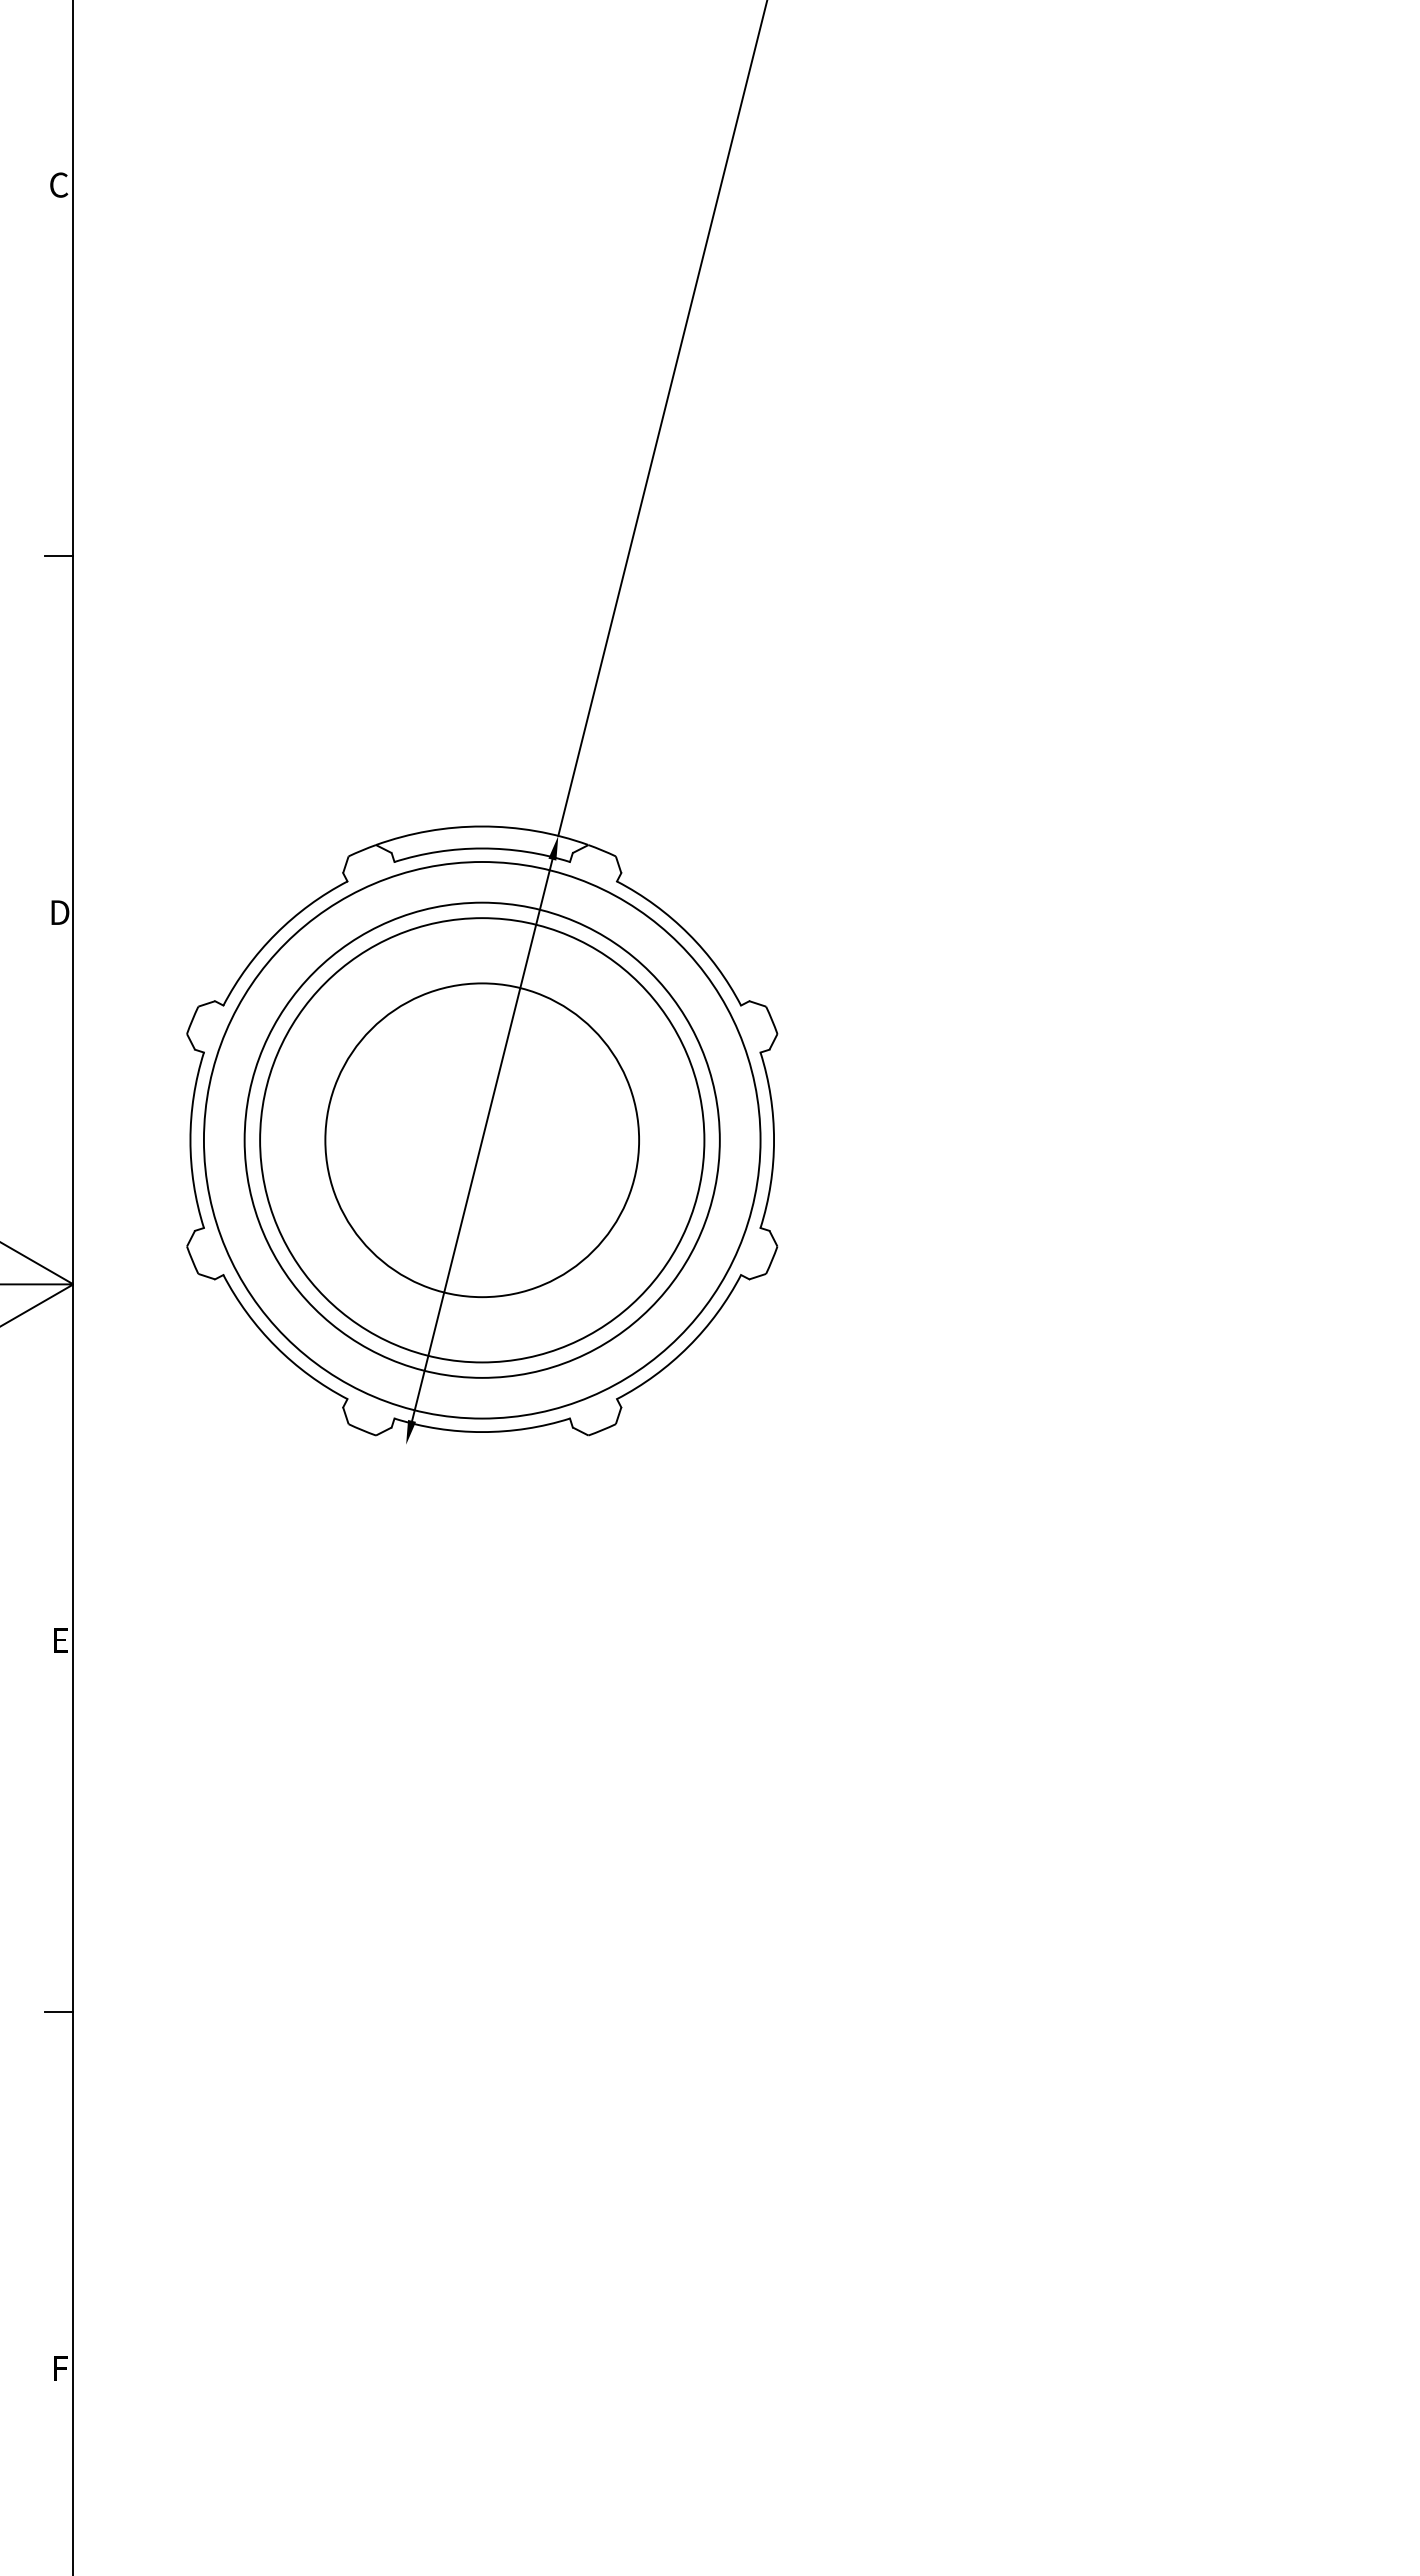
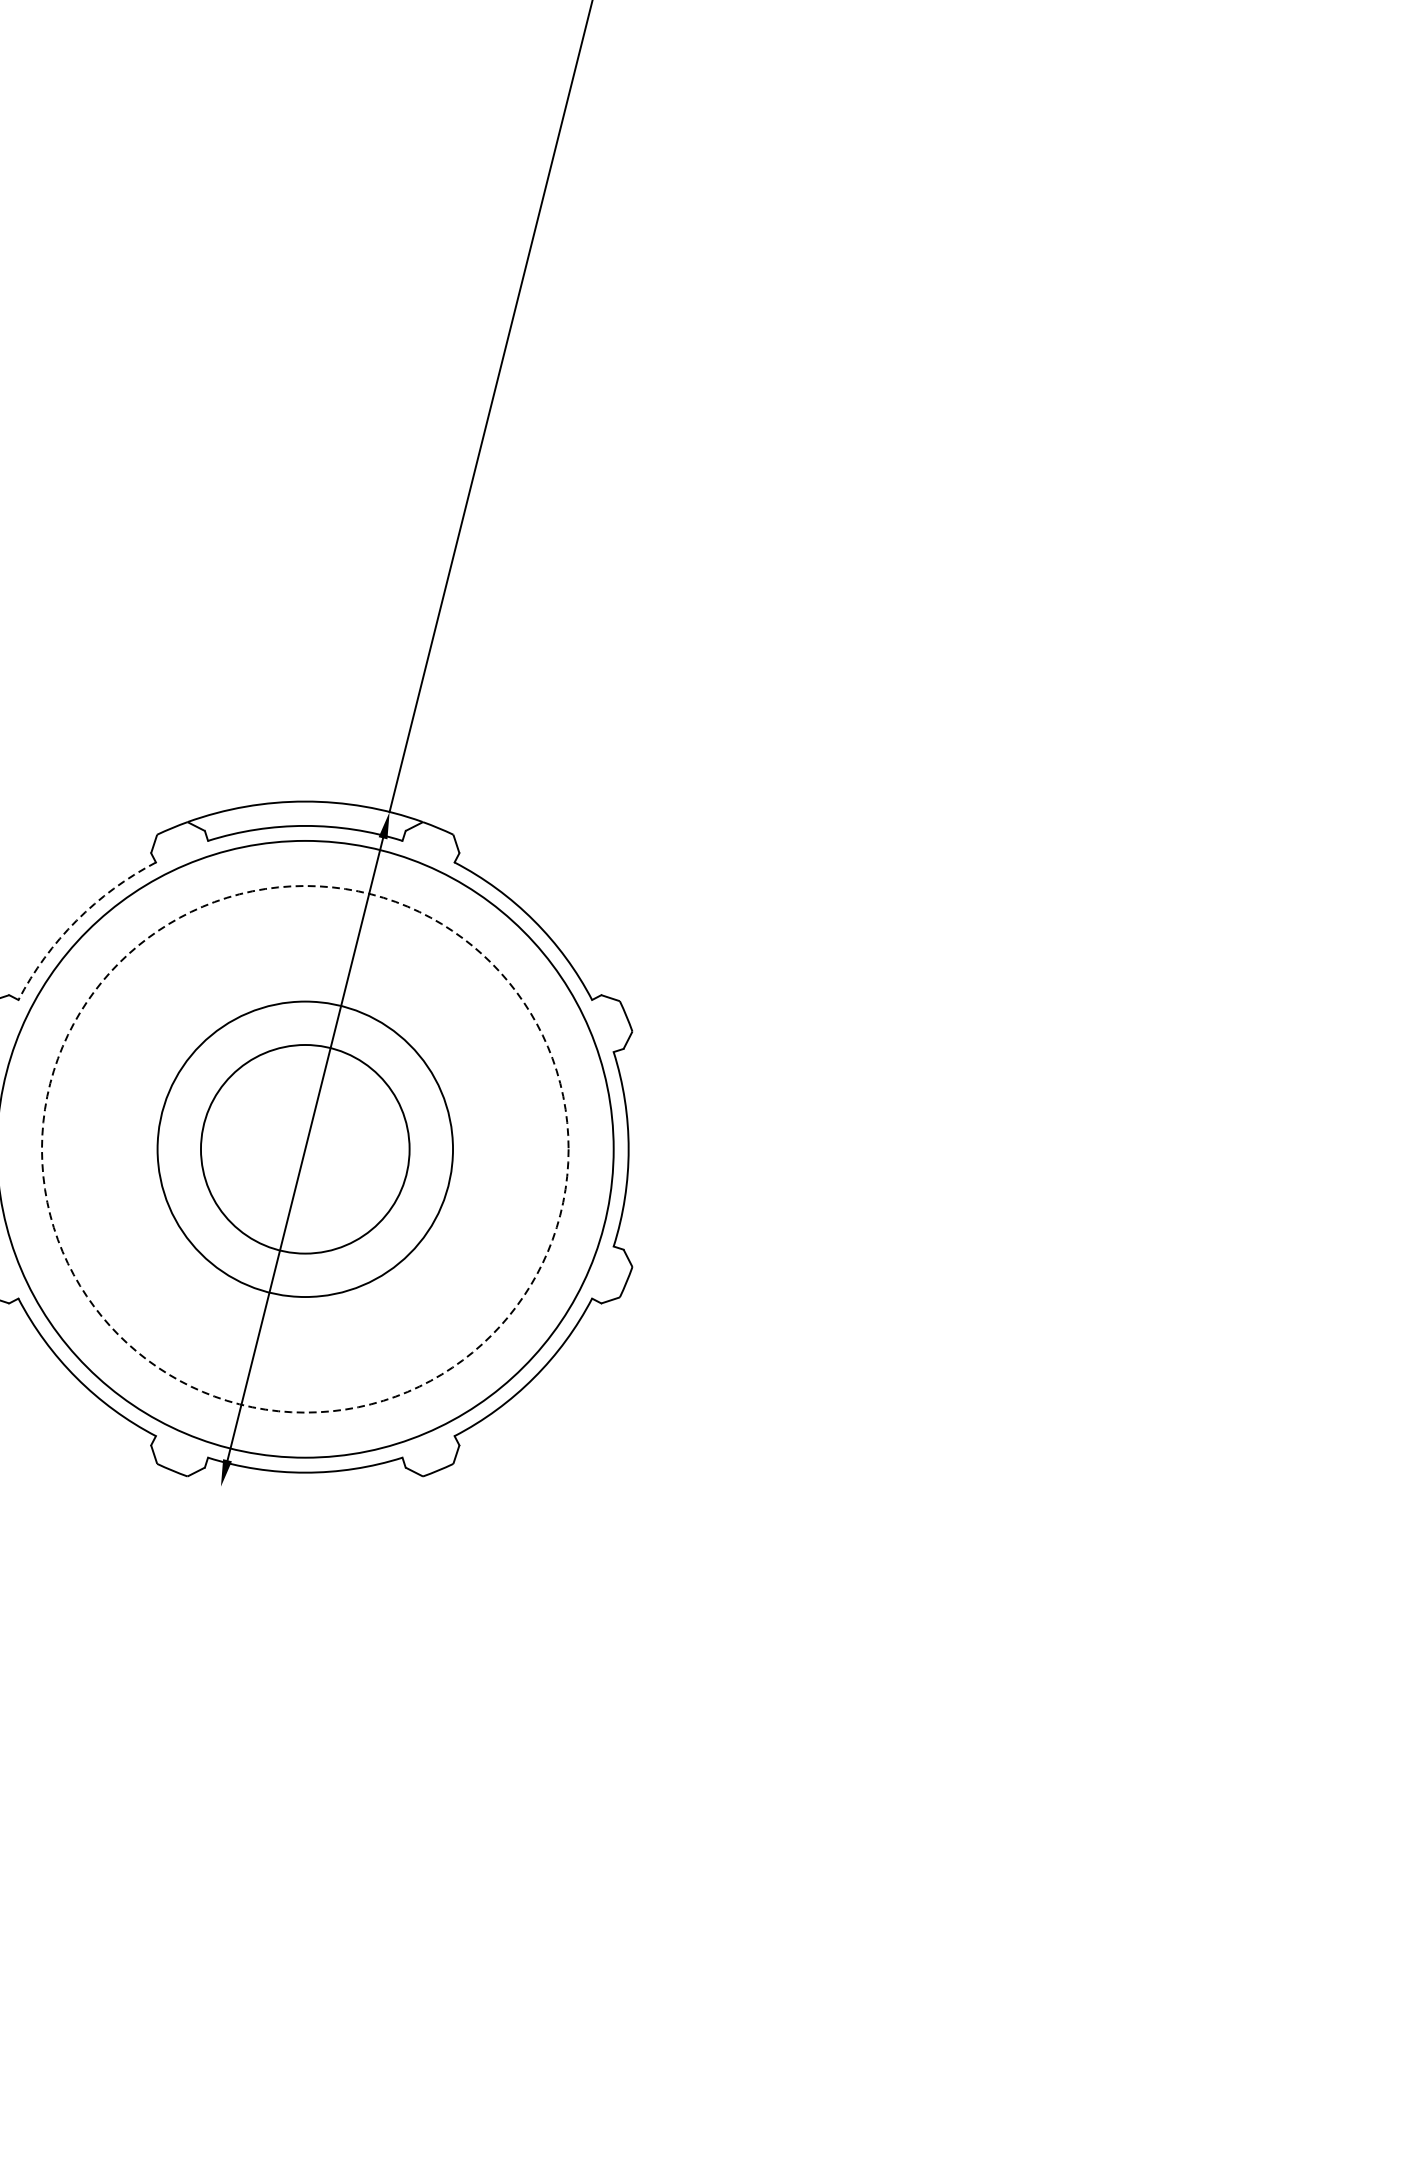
arc: (275, 933) -> (76, 920), solid -> dashed
circle: (481, 1139) -> (304, 1148), solid -> dashed
circle: (482, 1140) -> (305, 1149), size x0.6
circle: (482, 1140) -> (305, 1149), size x0.6

